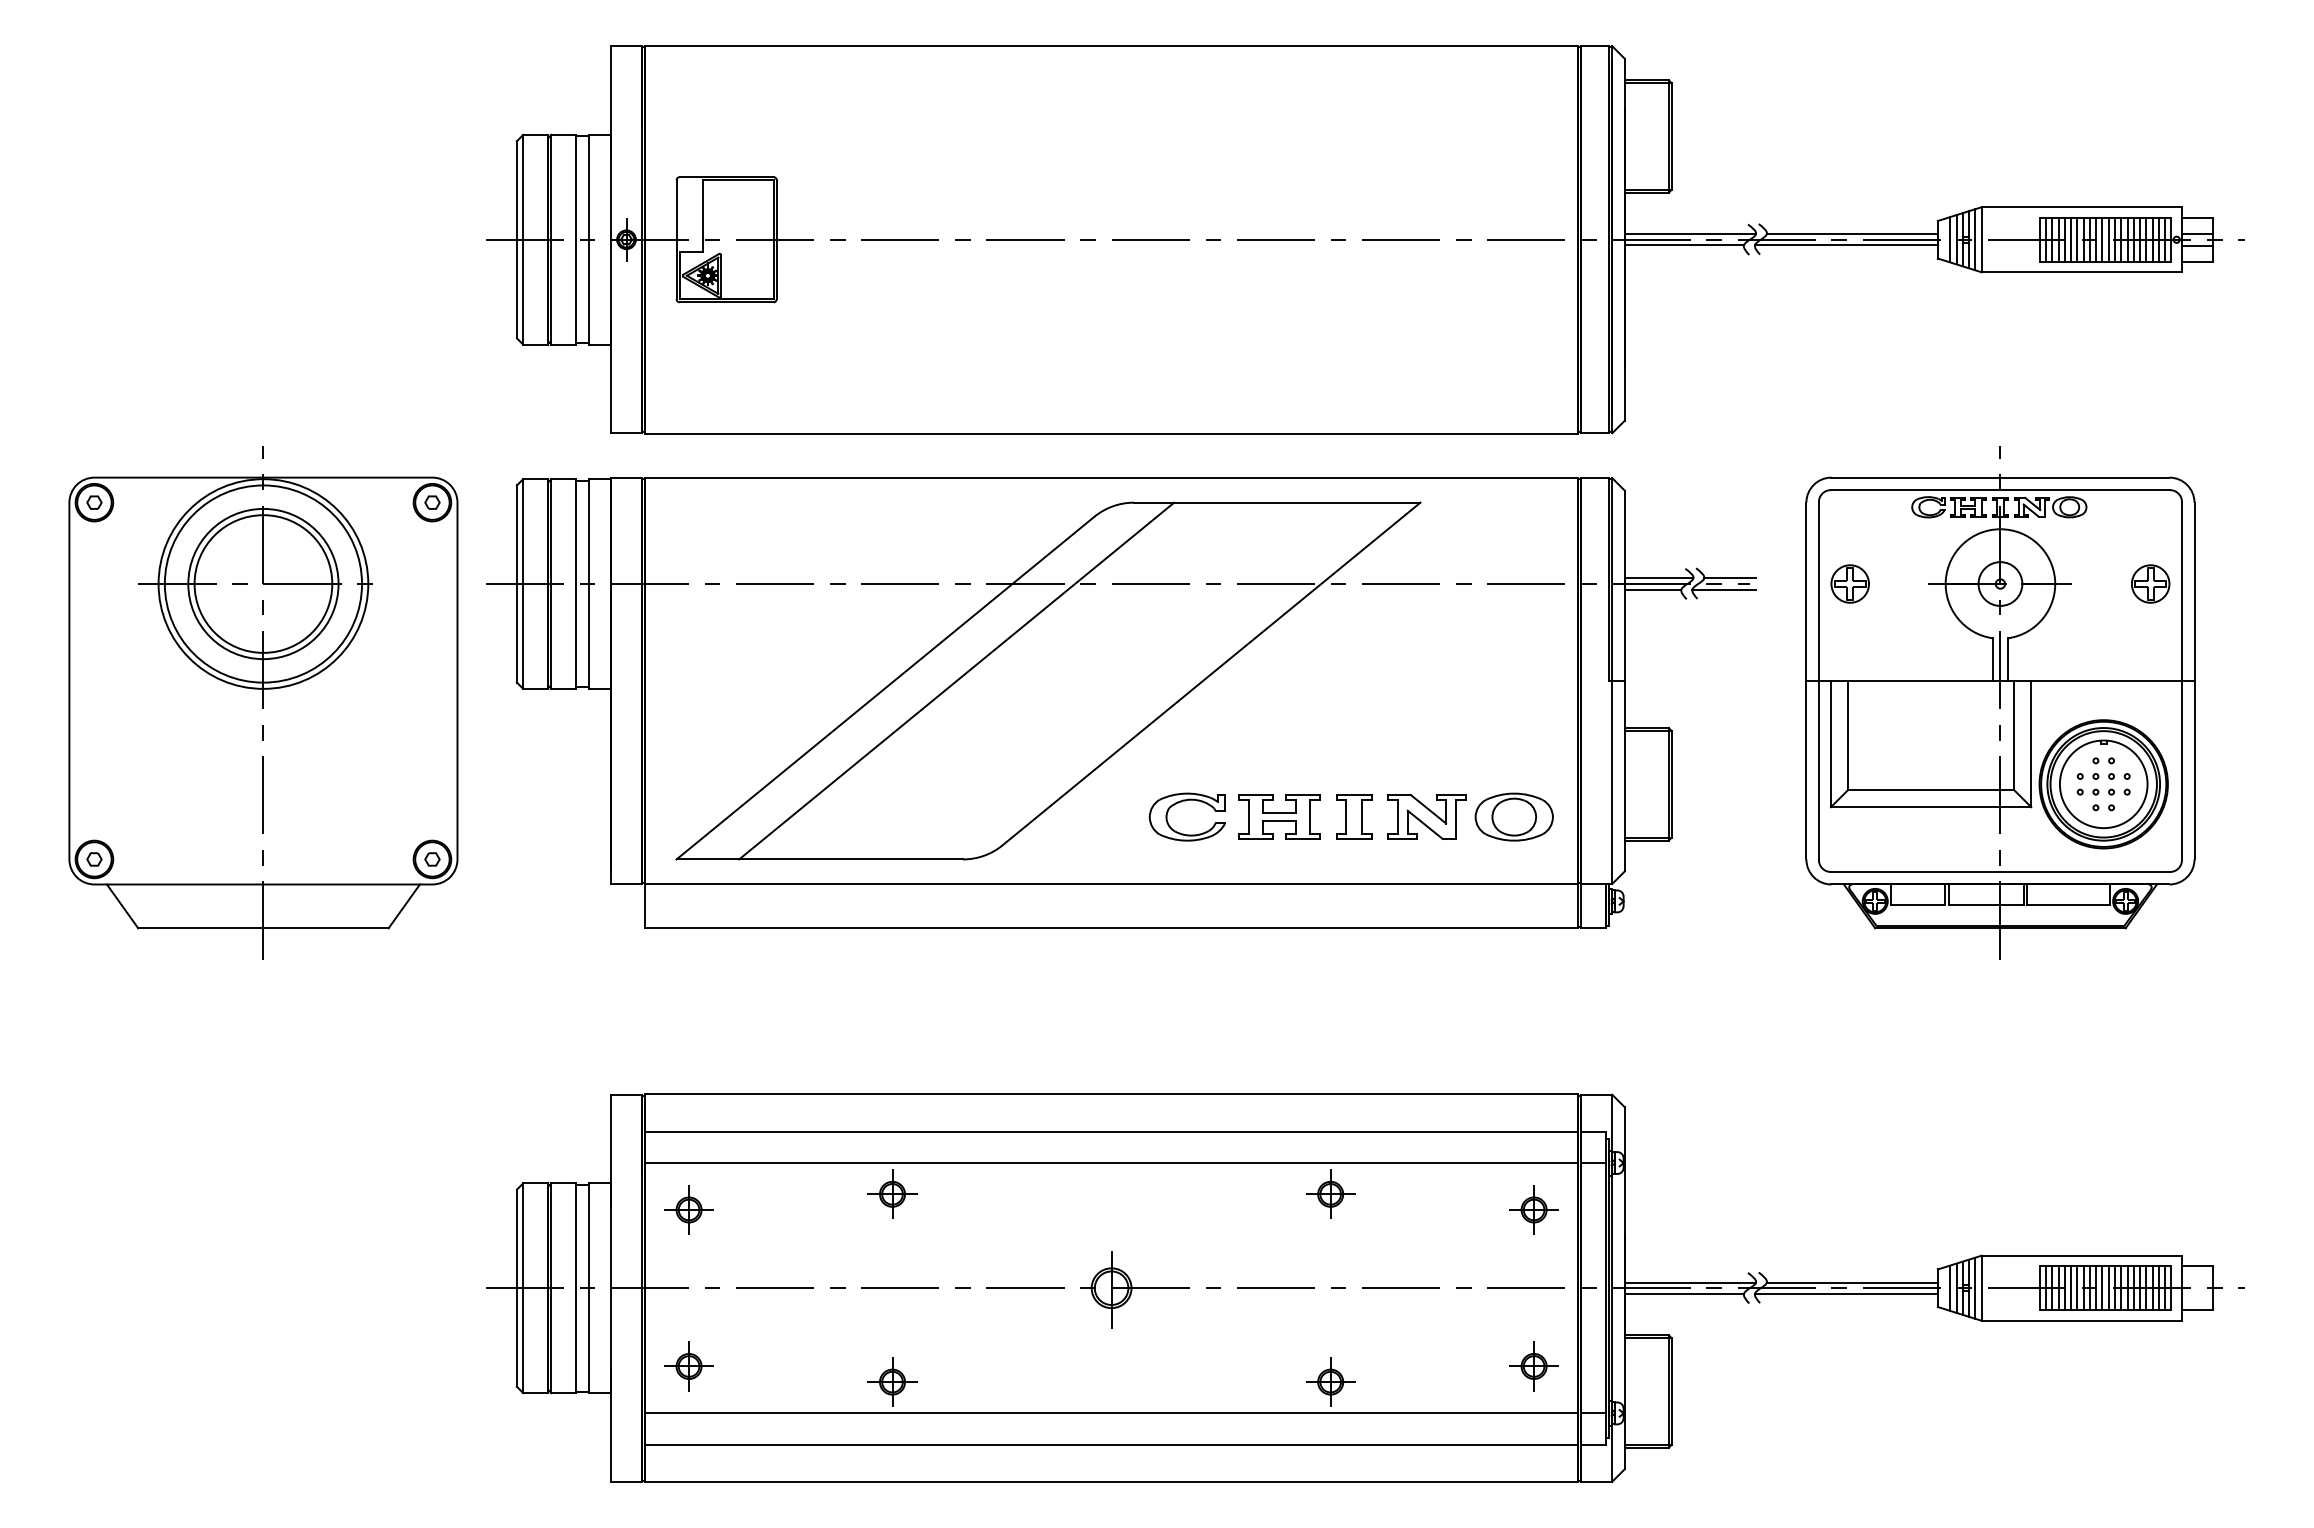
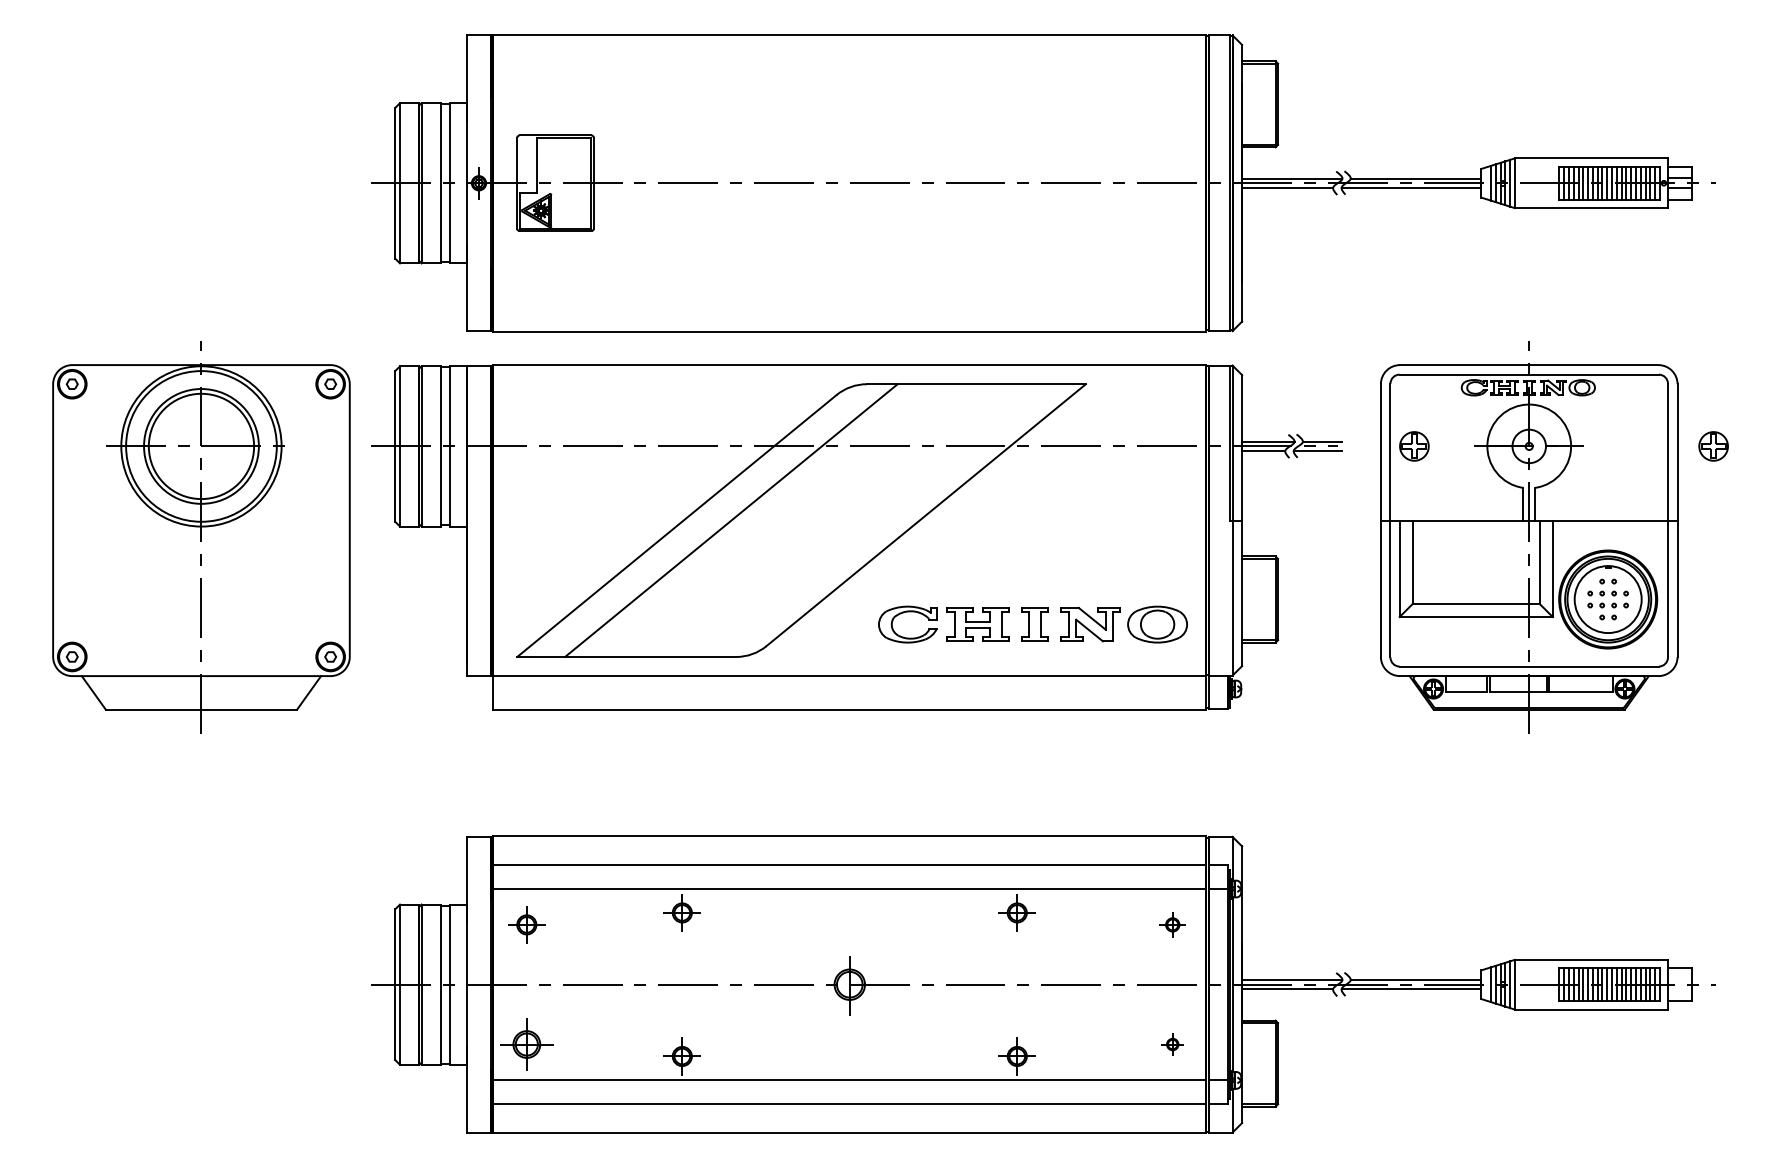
part: (2150, 583) -> (1713, 446), moved
part: (1533, 1209) -> (1172, 924), size x0.7
part: (688, 1366) -> (526, 1044), size x1.4
part: (1533, 1366) -> (1172, 1044), size x0.6

